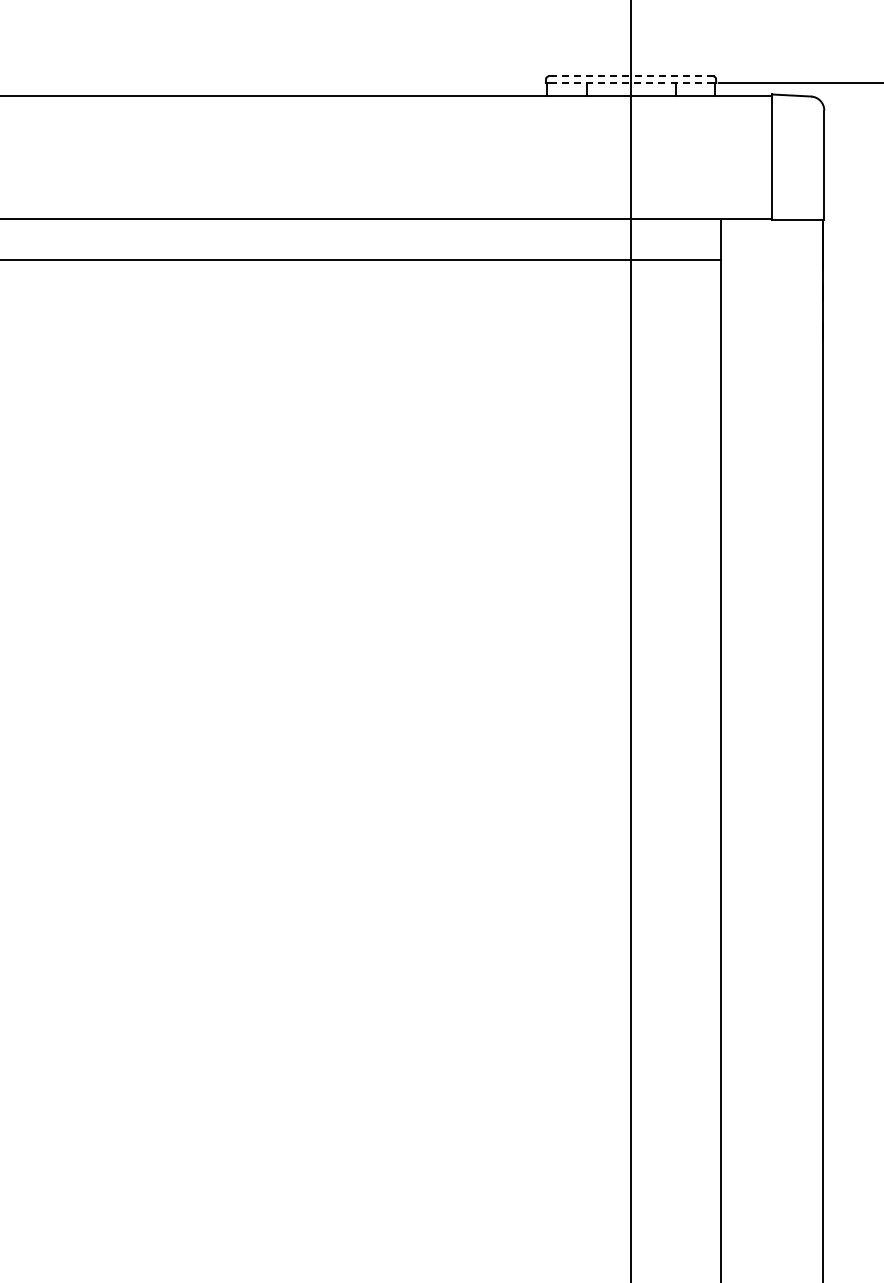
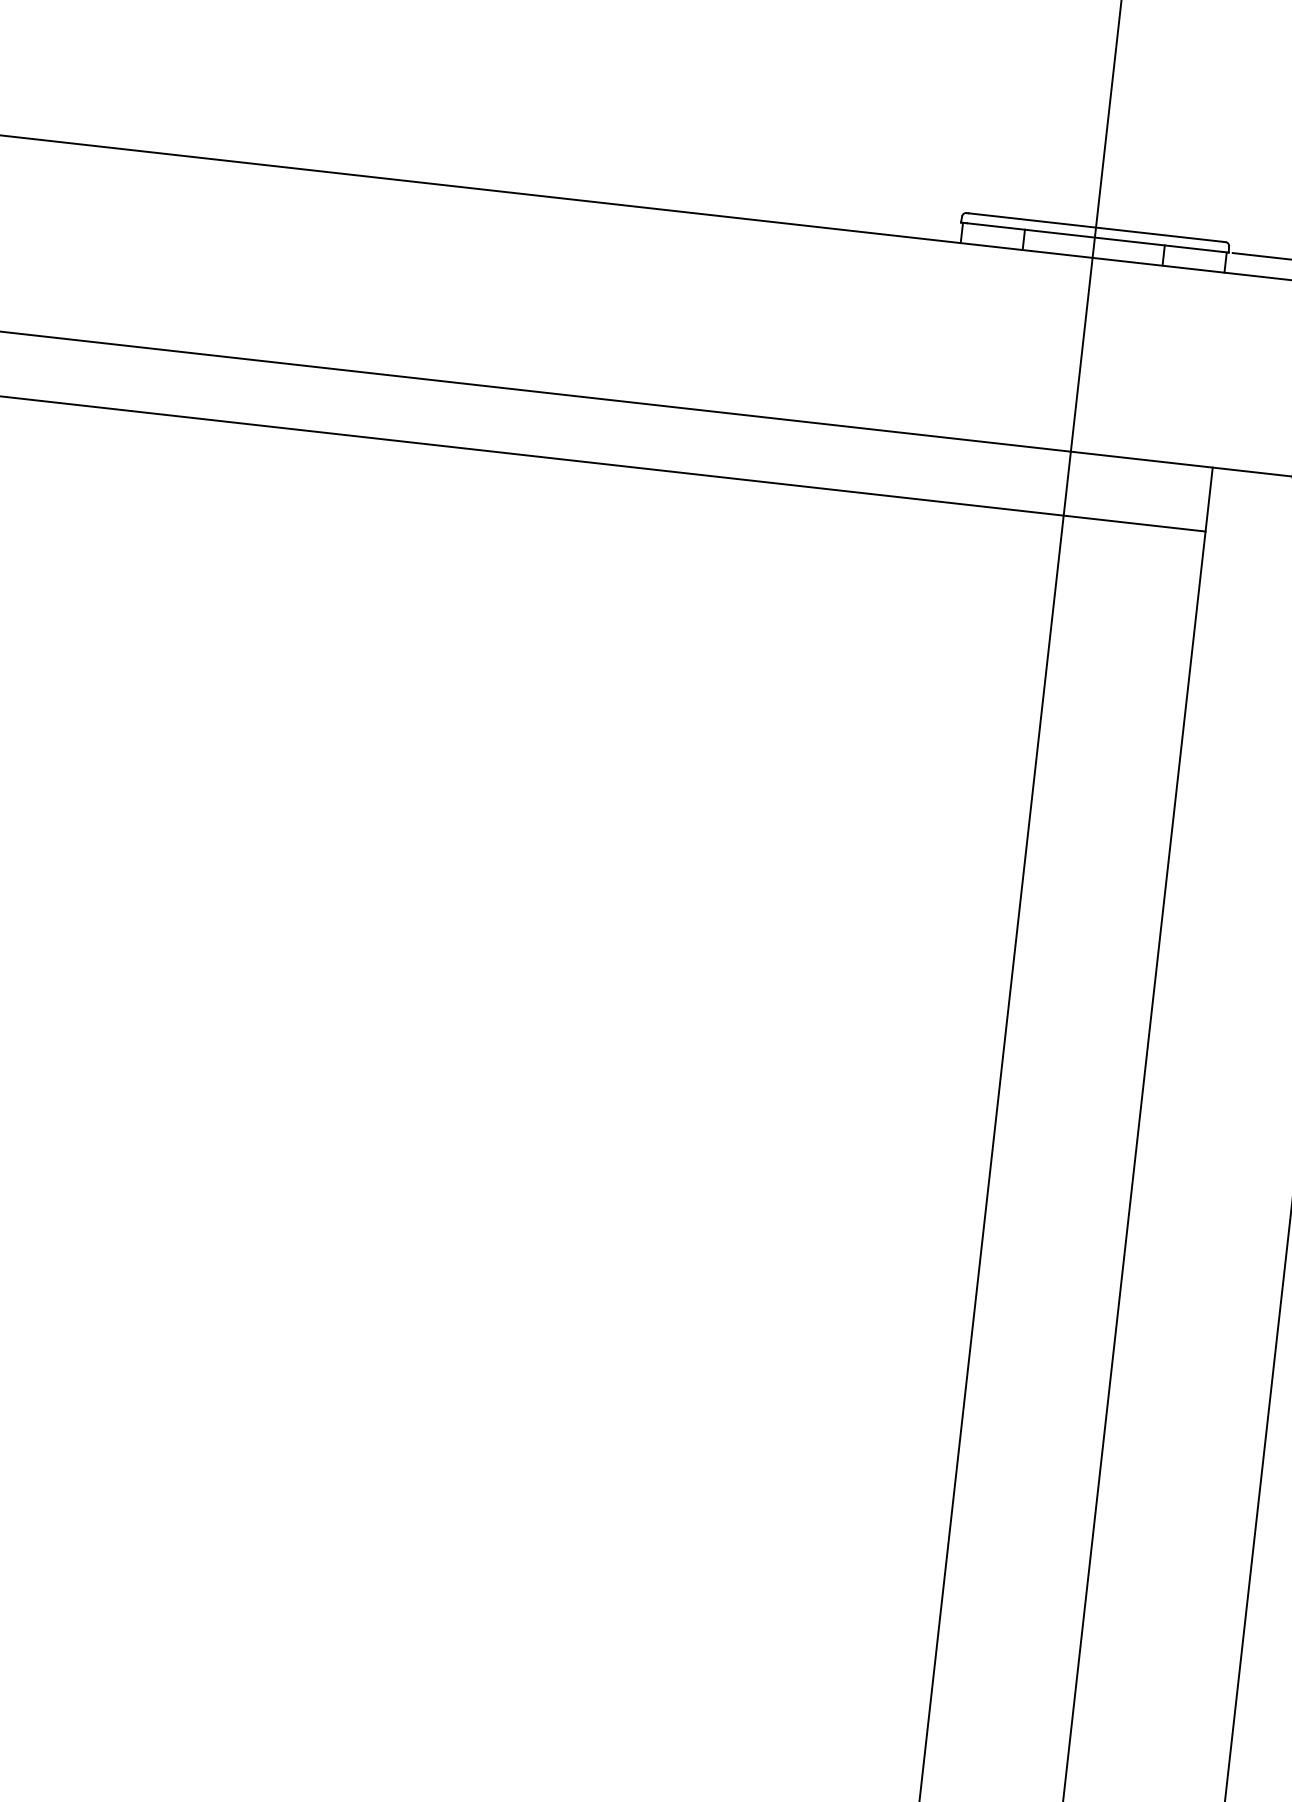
line: (631, 76) -> (1096, 227), dashed -> solid
line: (631, 82) -> (1095, 237), dashed -> solid

